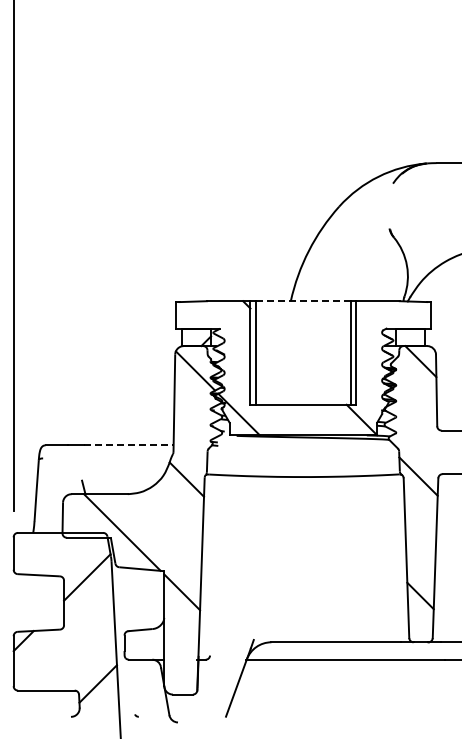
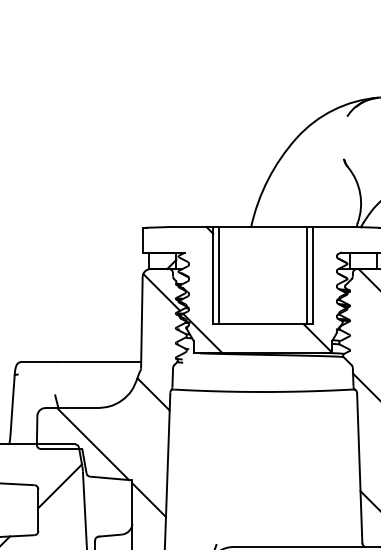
line: (302, 301) -> (262, 227), dashed -> solid
line: (128, 445) -> (98, 362), dashed -> solid

